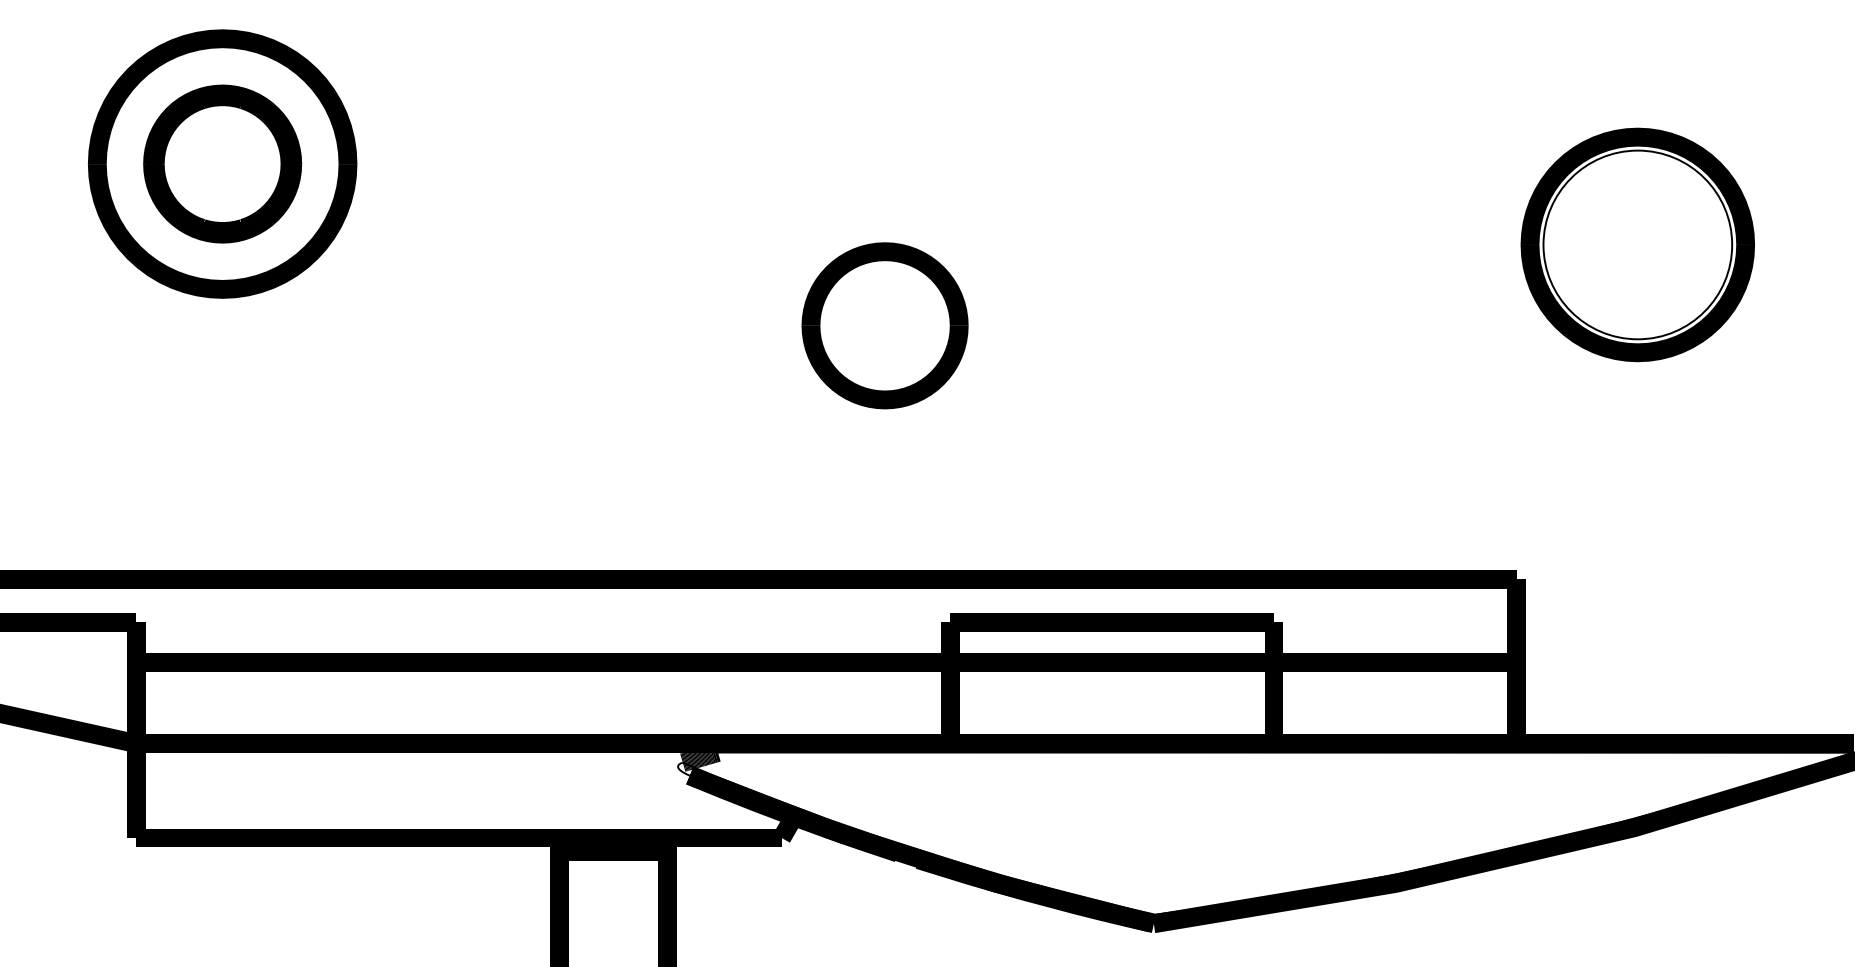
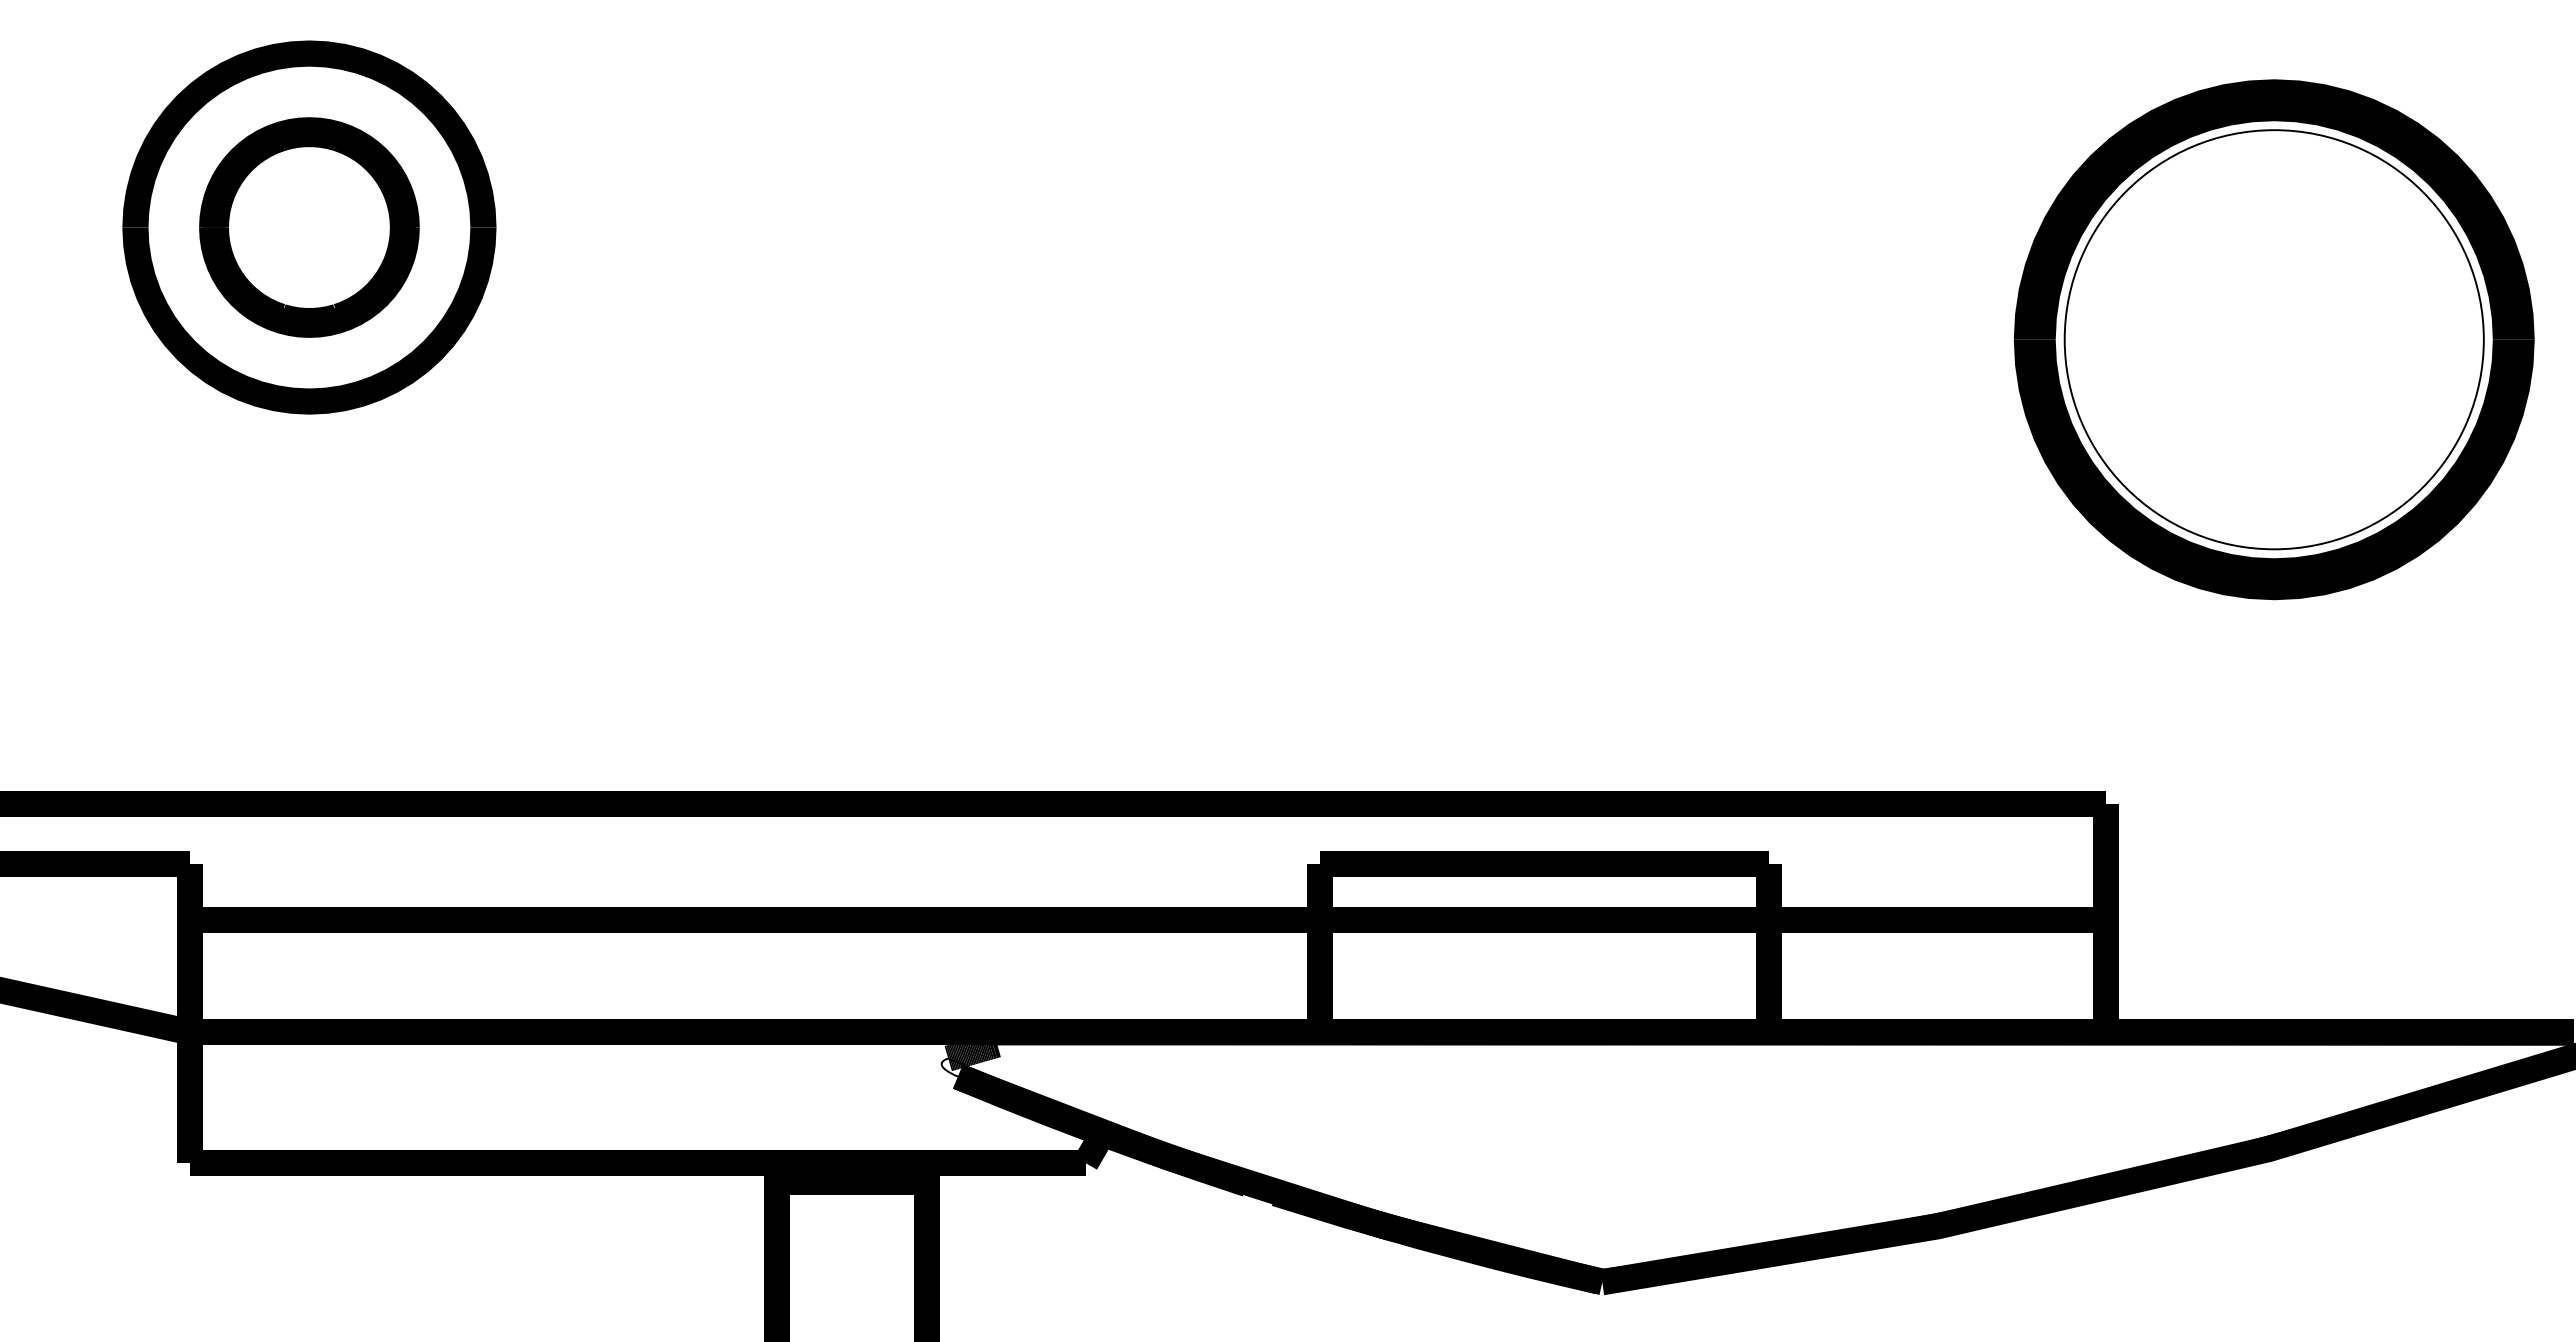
part: (1637, 244) -> (2273, 339), size x1.6
part: (885, 325) -> (1229, 451), removed

